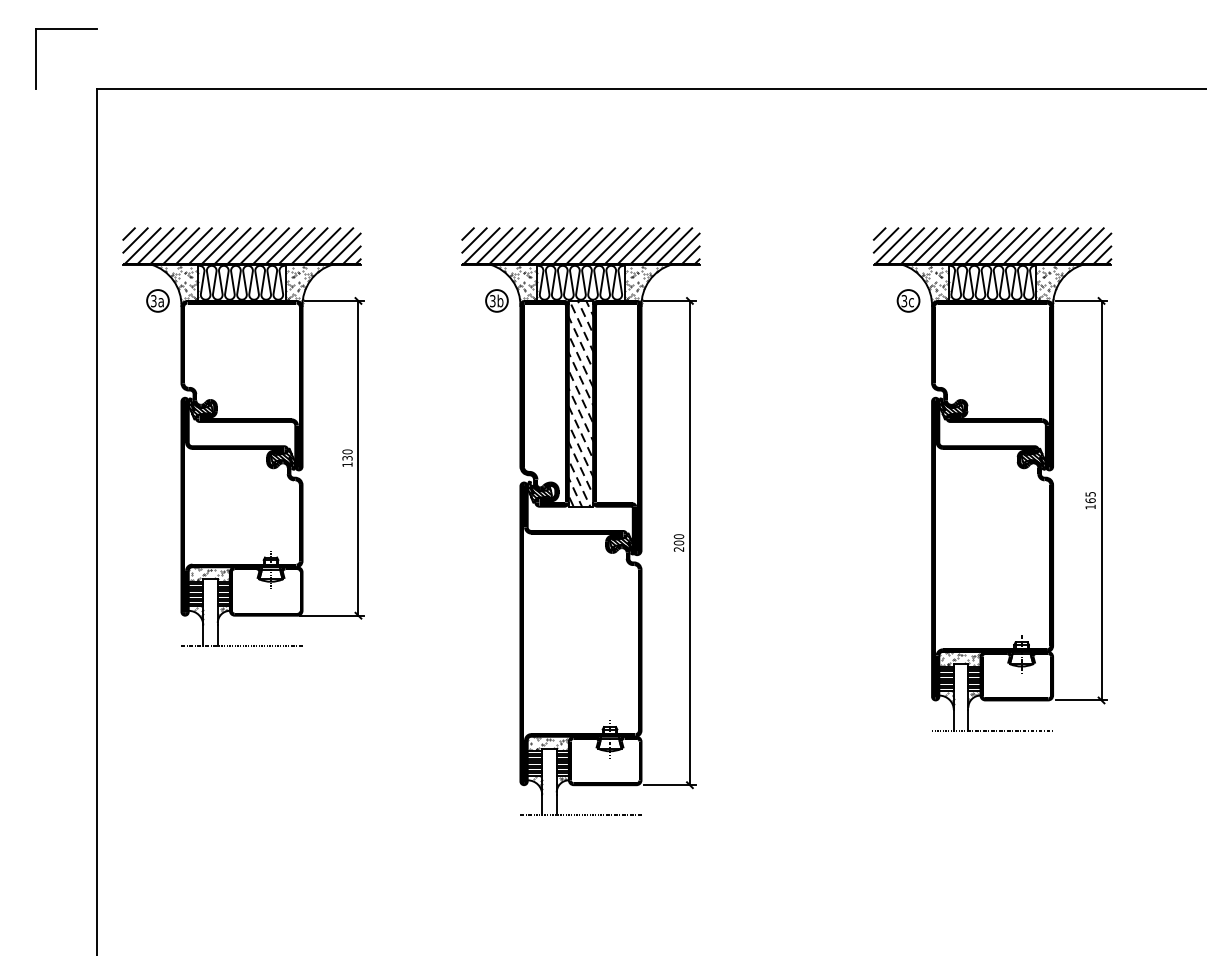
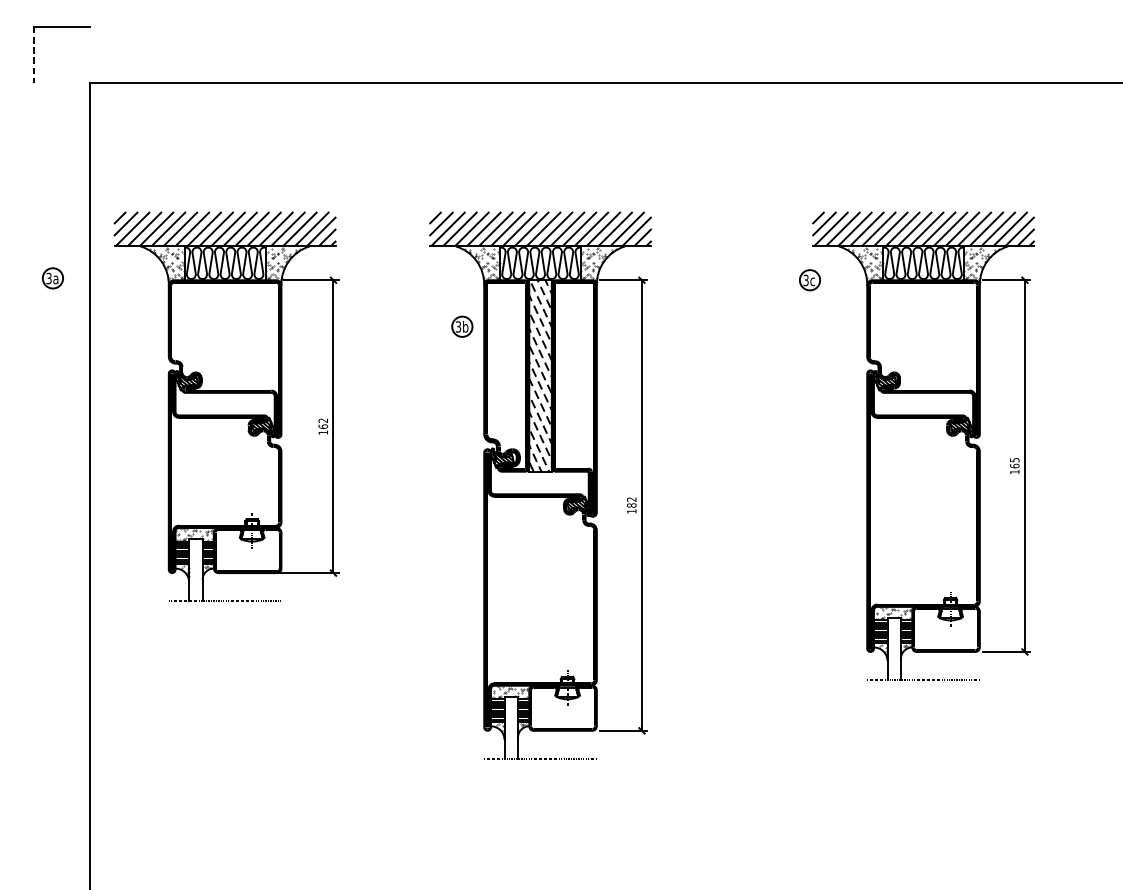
line: (36, 59) -> (33, 55), solid -> dashed
part: (157, 300) -> (52, 277), moved
part: (496, 300) -> (461, 326), moved
part: (908, 300) -> (809, 279), moved
text: (347, 454) -> (323, 423), 130 -> 162
text: (678, 542) -> (631, 505), 200 -> 182

